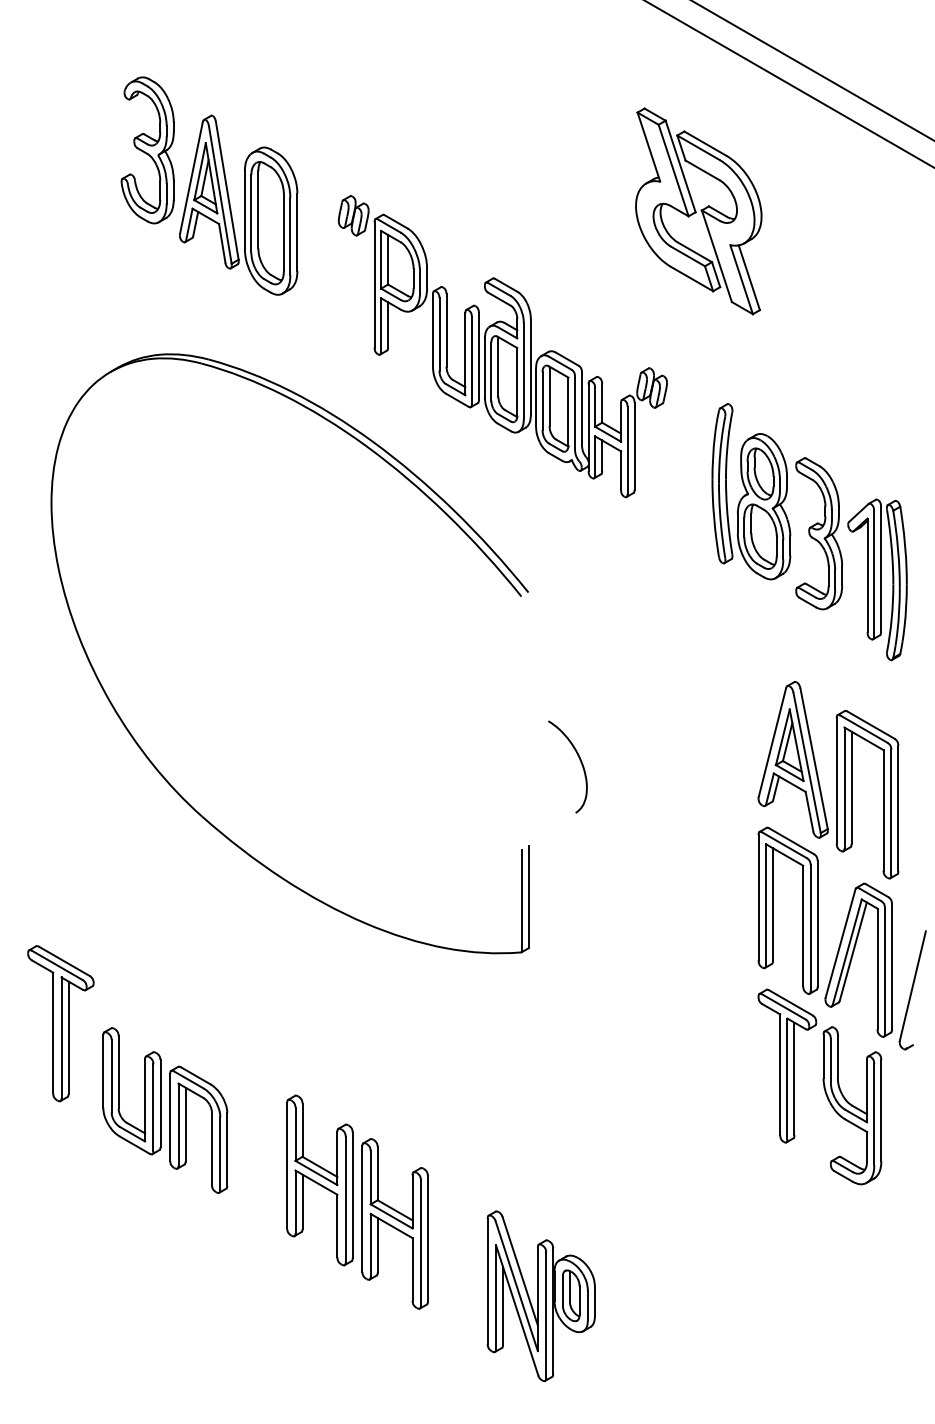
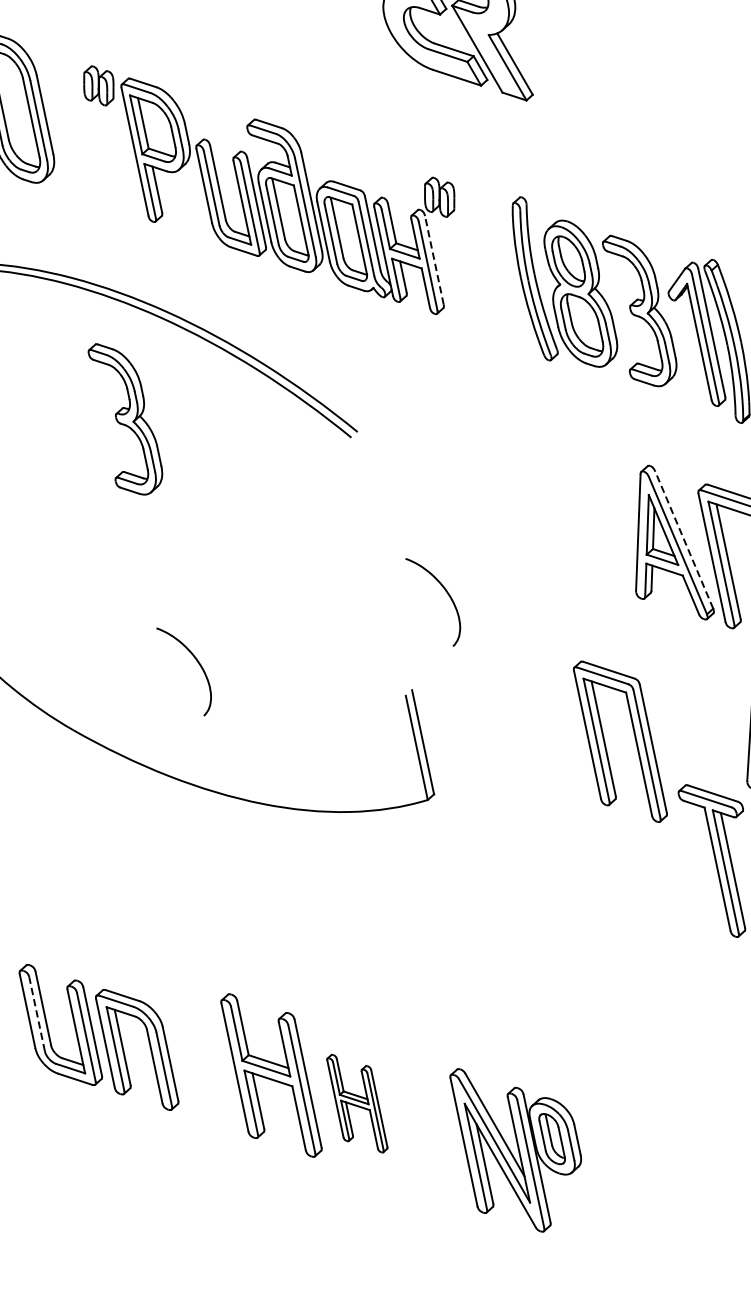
line: (634, 445) -> (434, 259), solid -> dashed
part: (313, 533) -> (126, 418), added
line: (814, 758) -> (684, 539), solid -> dashed
curve: (331, 776) -> (196, 661), added
part: (773, 910) -> (605, 744), moved
line: (111, 1075) -> (36, 1013), solid -> dashed
part: (394, 1223) -> (356, 1103), size x0.6

